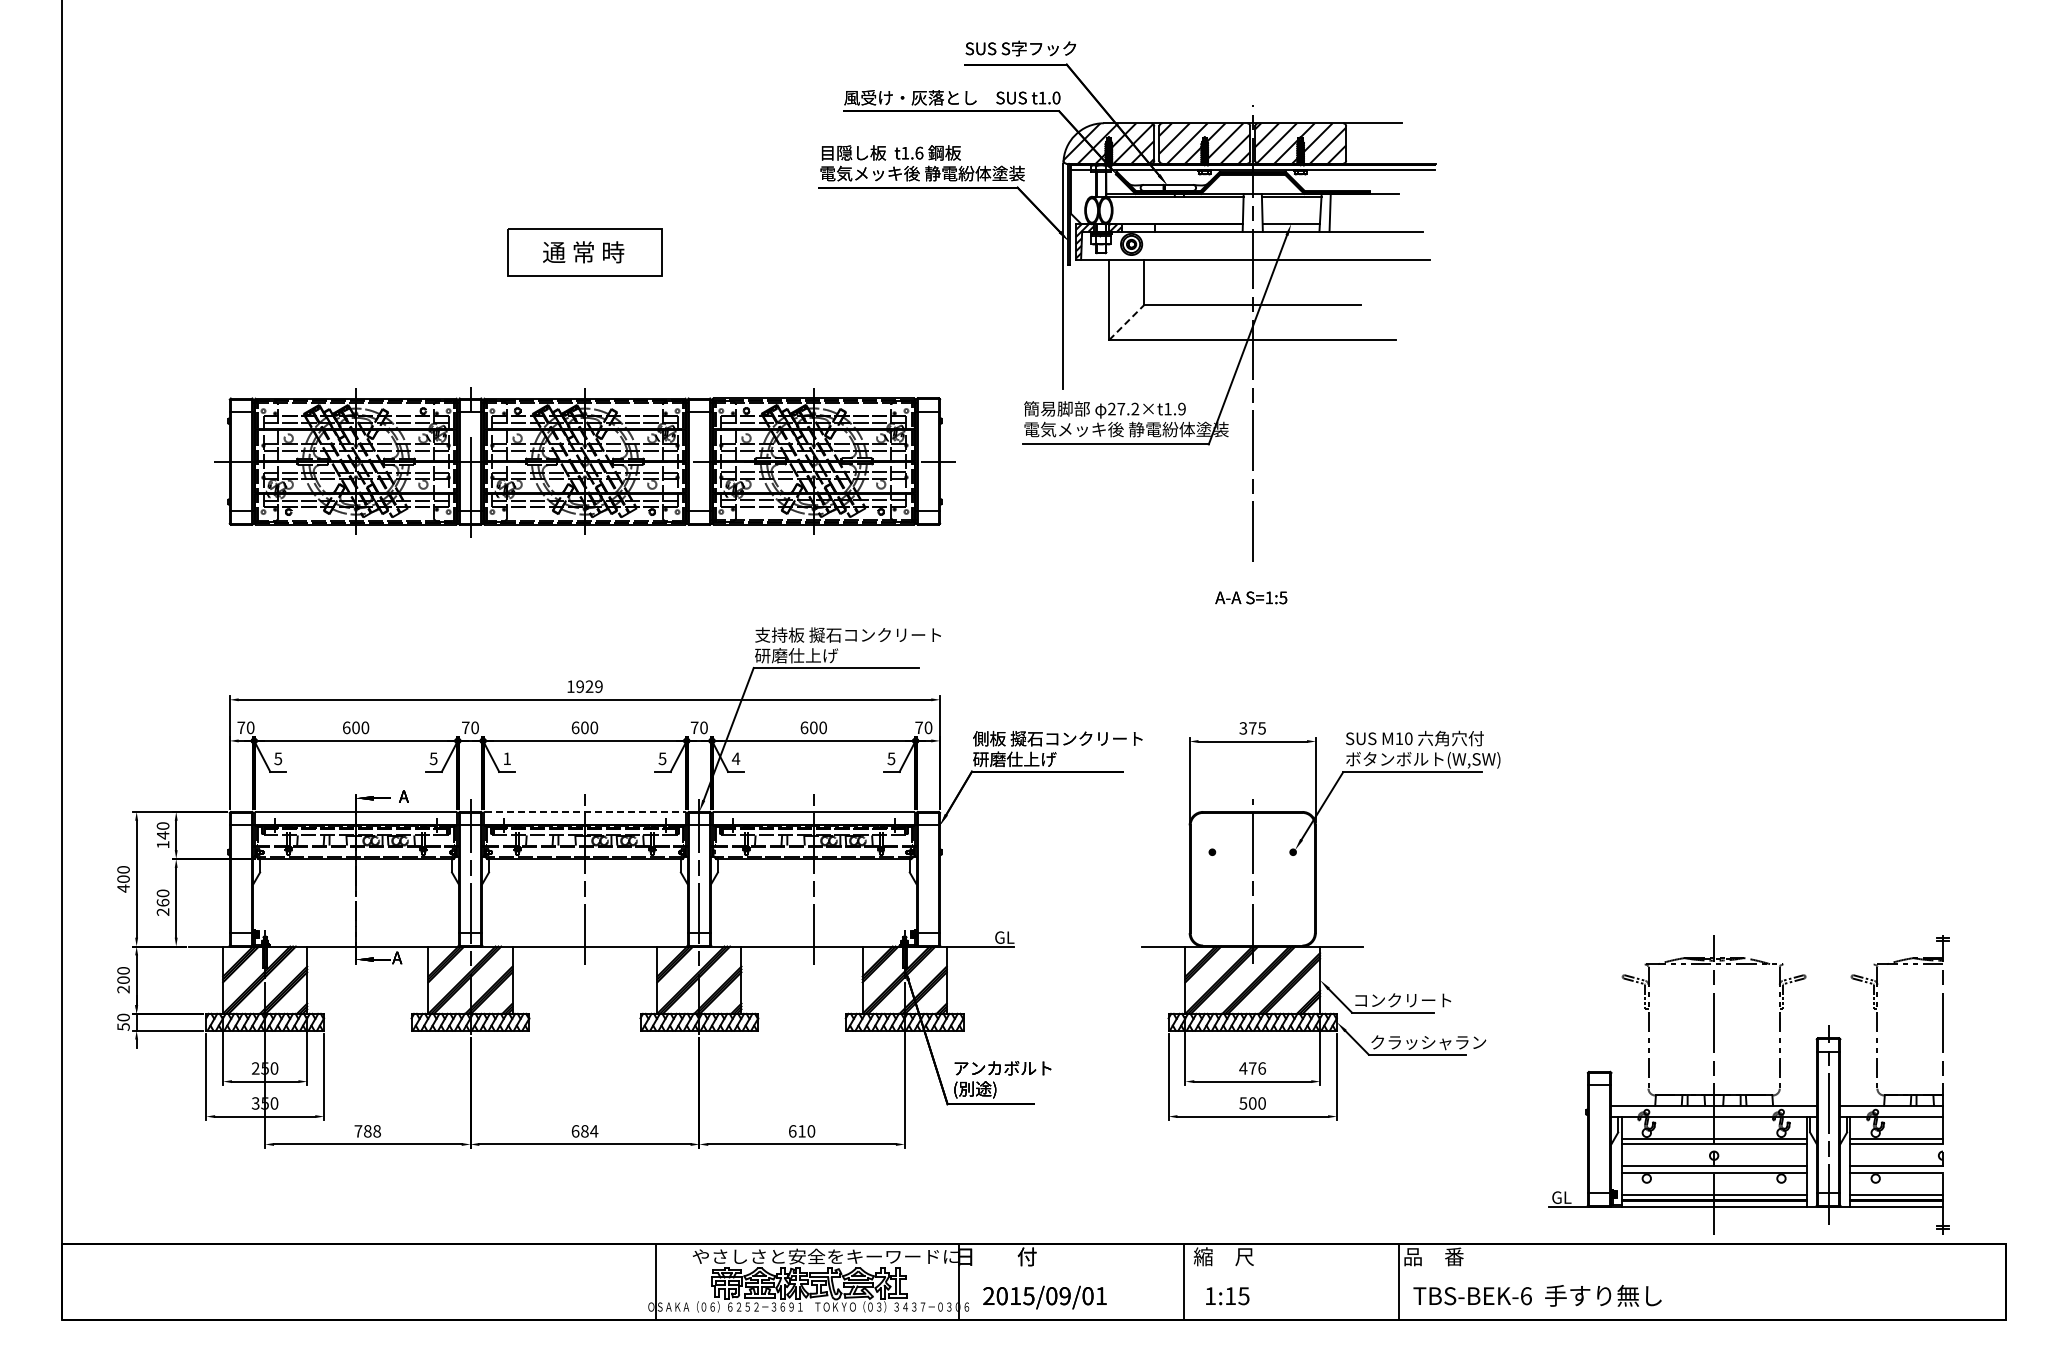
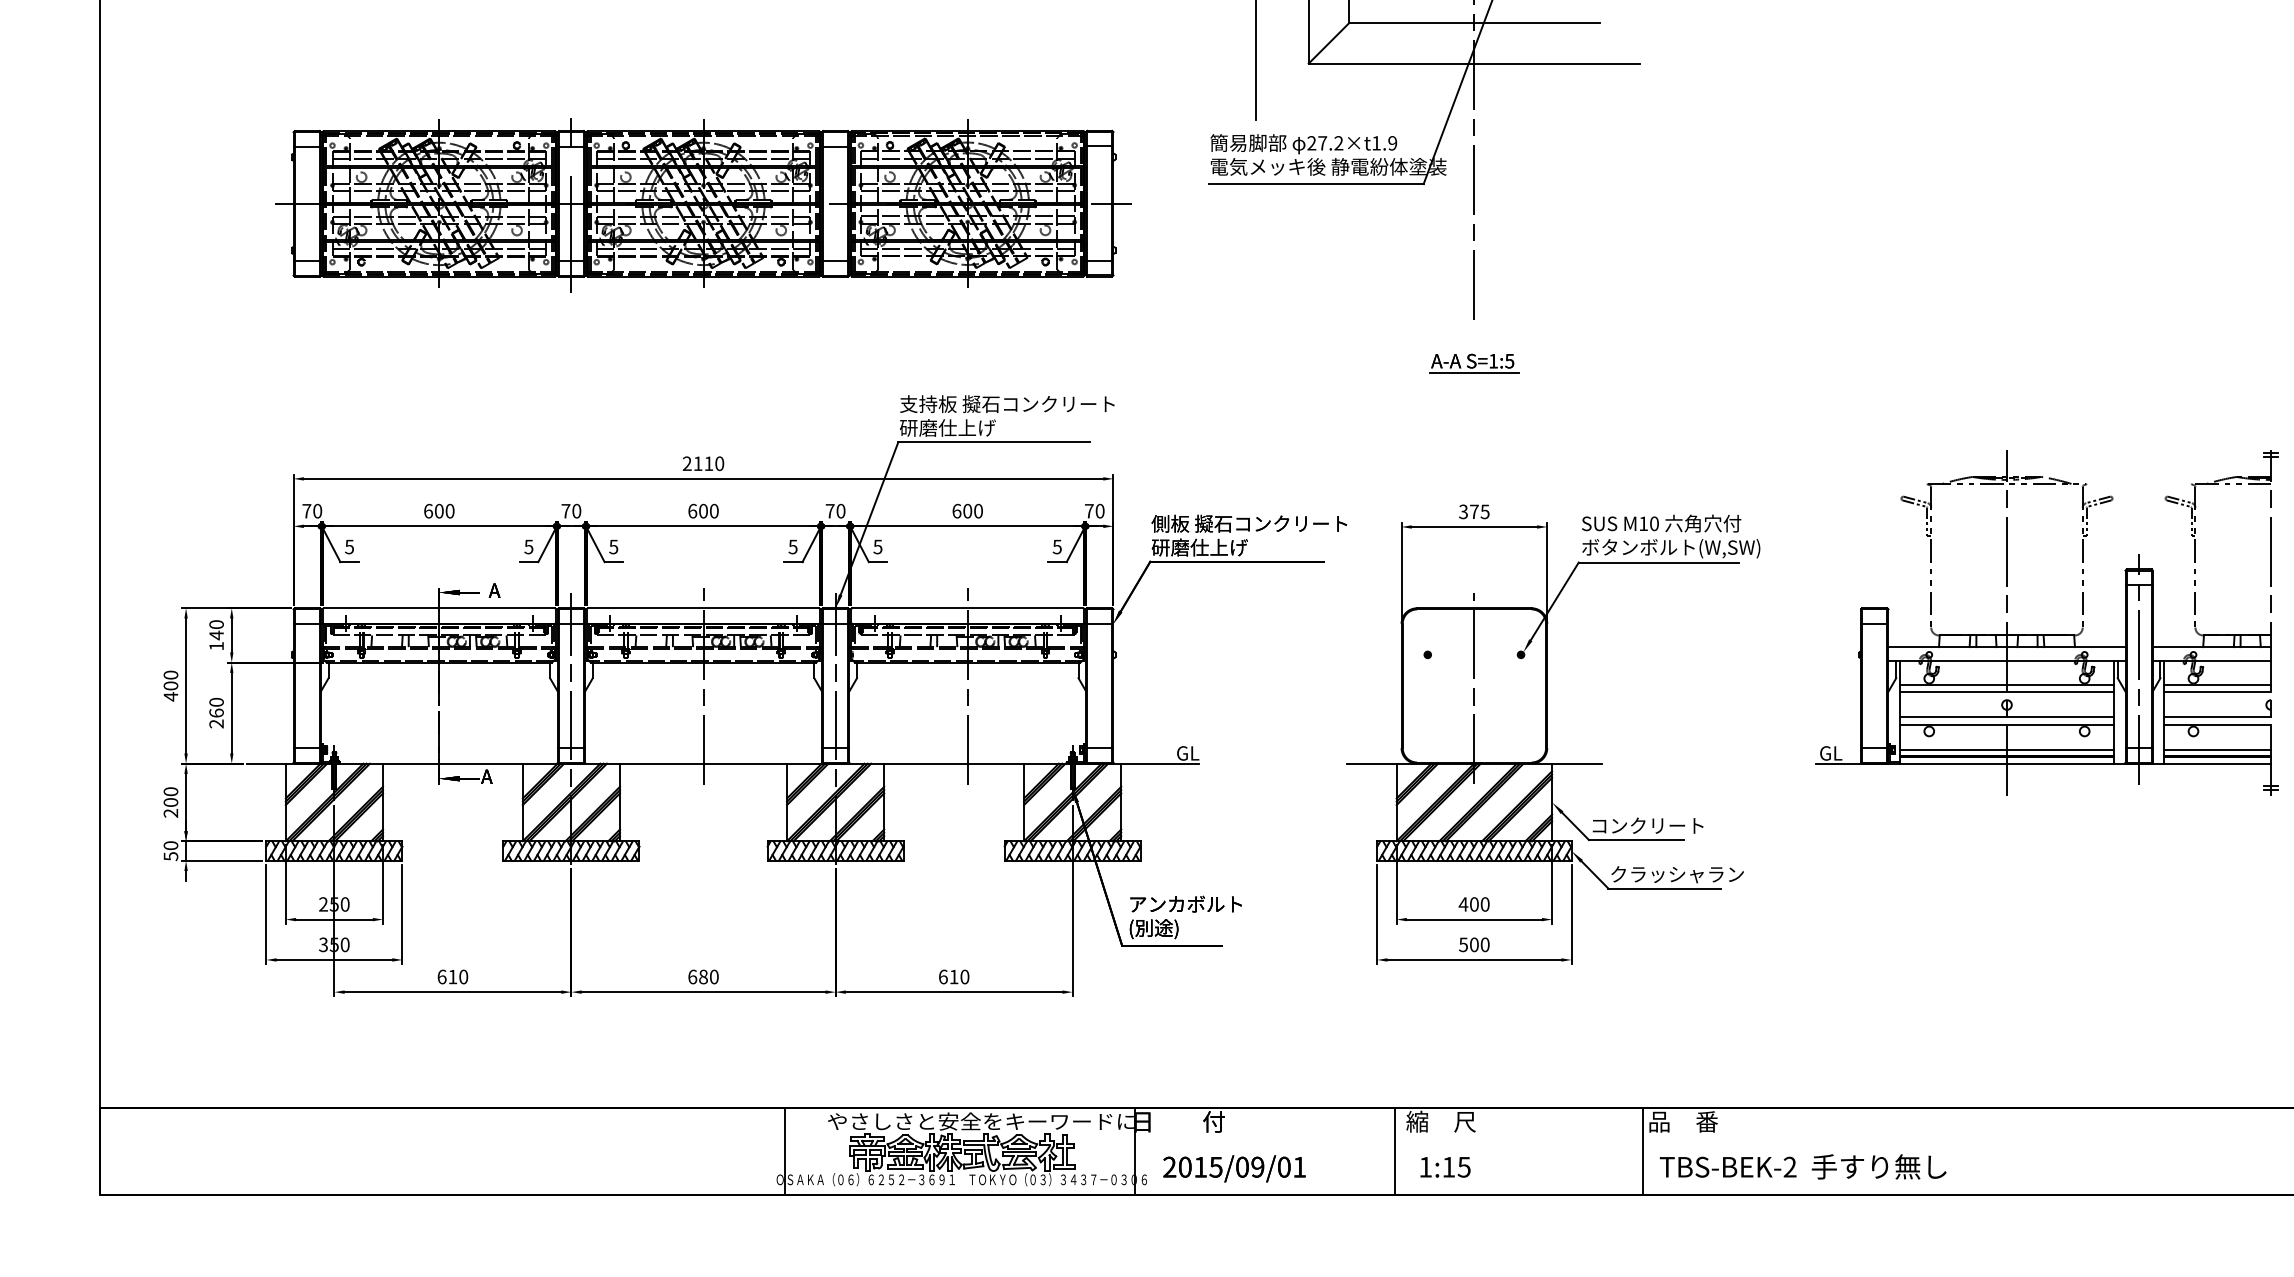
line: (1126, 322) -> (1328, 43), dashed -> solid
line: (1252, 608) -> (1474, 373), added
text: (584, 686) -> (703, 463), 1929 -> 2110
text: (506, 758) -> (612, 546), 1 -> 5
text: (735, 758) -> (877, 546), 4 -> 5
line: (584, 811) -> (703, 607), dashed -> solid
text: (1257, 1068) -> (1479, 904), 476 -> 400
part: (1748, 1094) -> (2046, 634), moved
text: (367, 1131) -> (452, 977), 788 -> 610
text: (594, 1131) -> (714, 977), 684 -> 680
text: (1525, 1296) -> (1789, 1167), TBS-BEK-6 -> TBS-BEK-2

